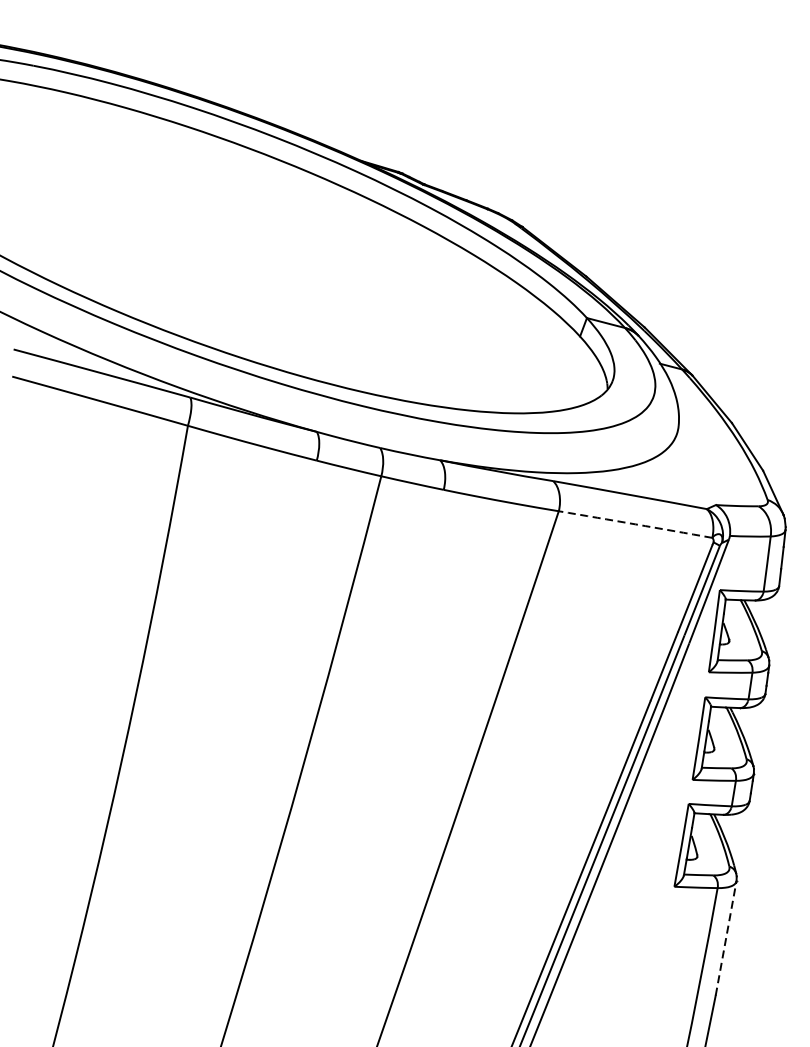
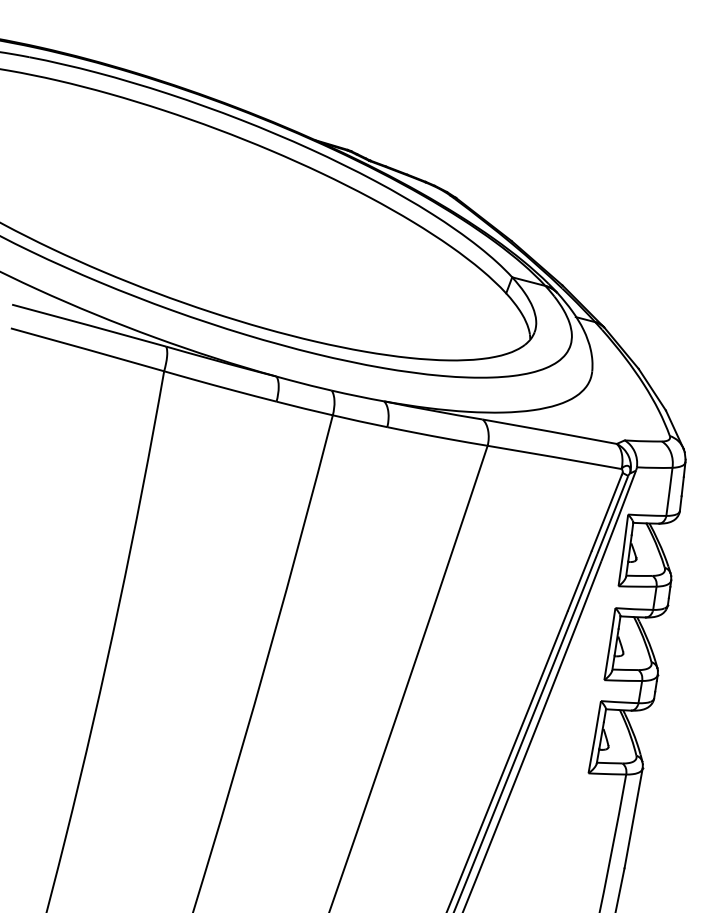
arc: (635, 524) -> (554, 457), dashed -> solid
line: (725, 938) -> (633, 818), dashed -> solid

